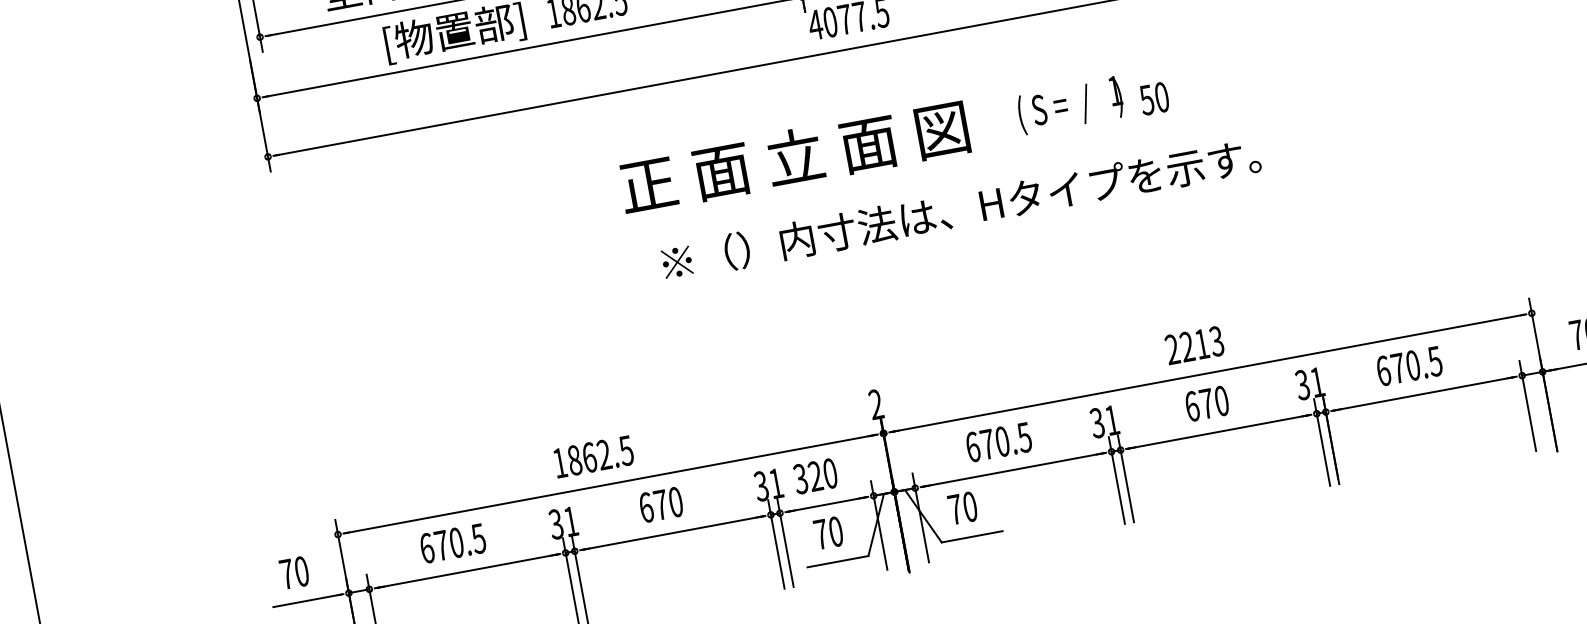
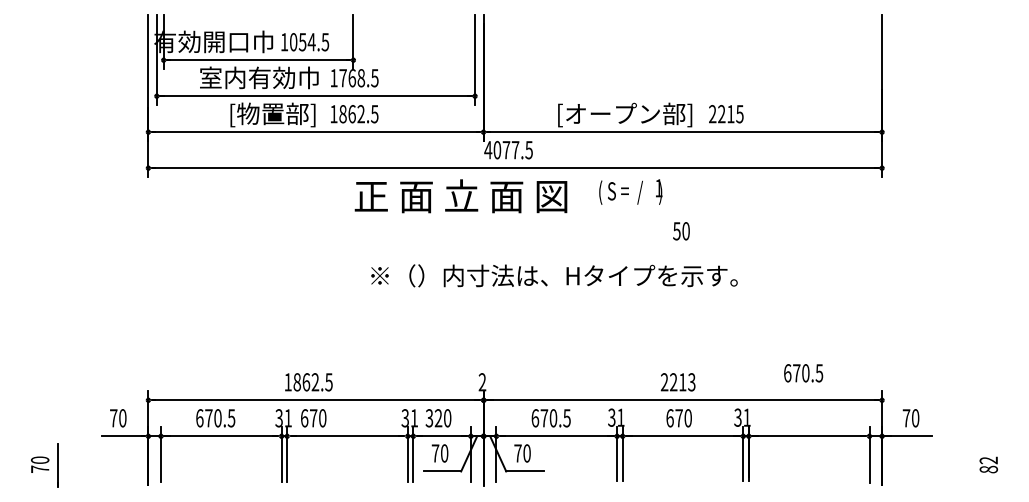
text: (1069, 104) -> (630, 191), moved
text: (793, 157) -> (460, 196), moved
text: (1409, 366) -> (803, 373), moved
text: (660, 505) -> (313, 418), moved

